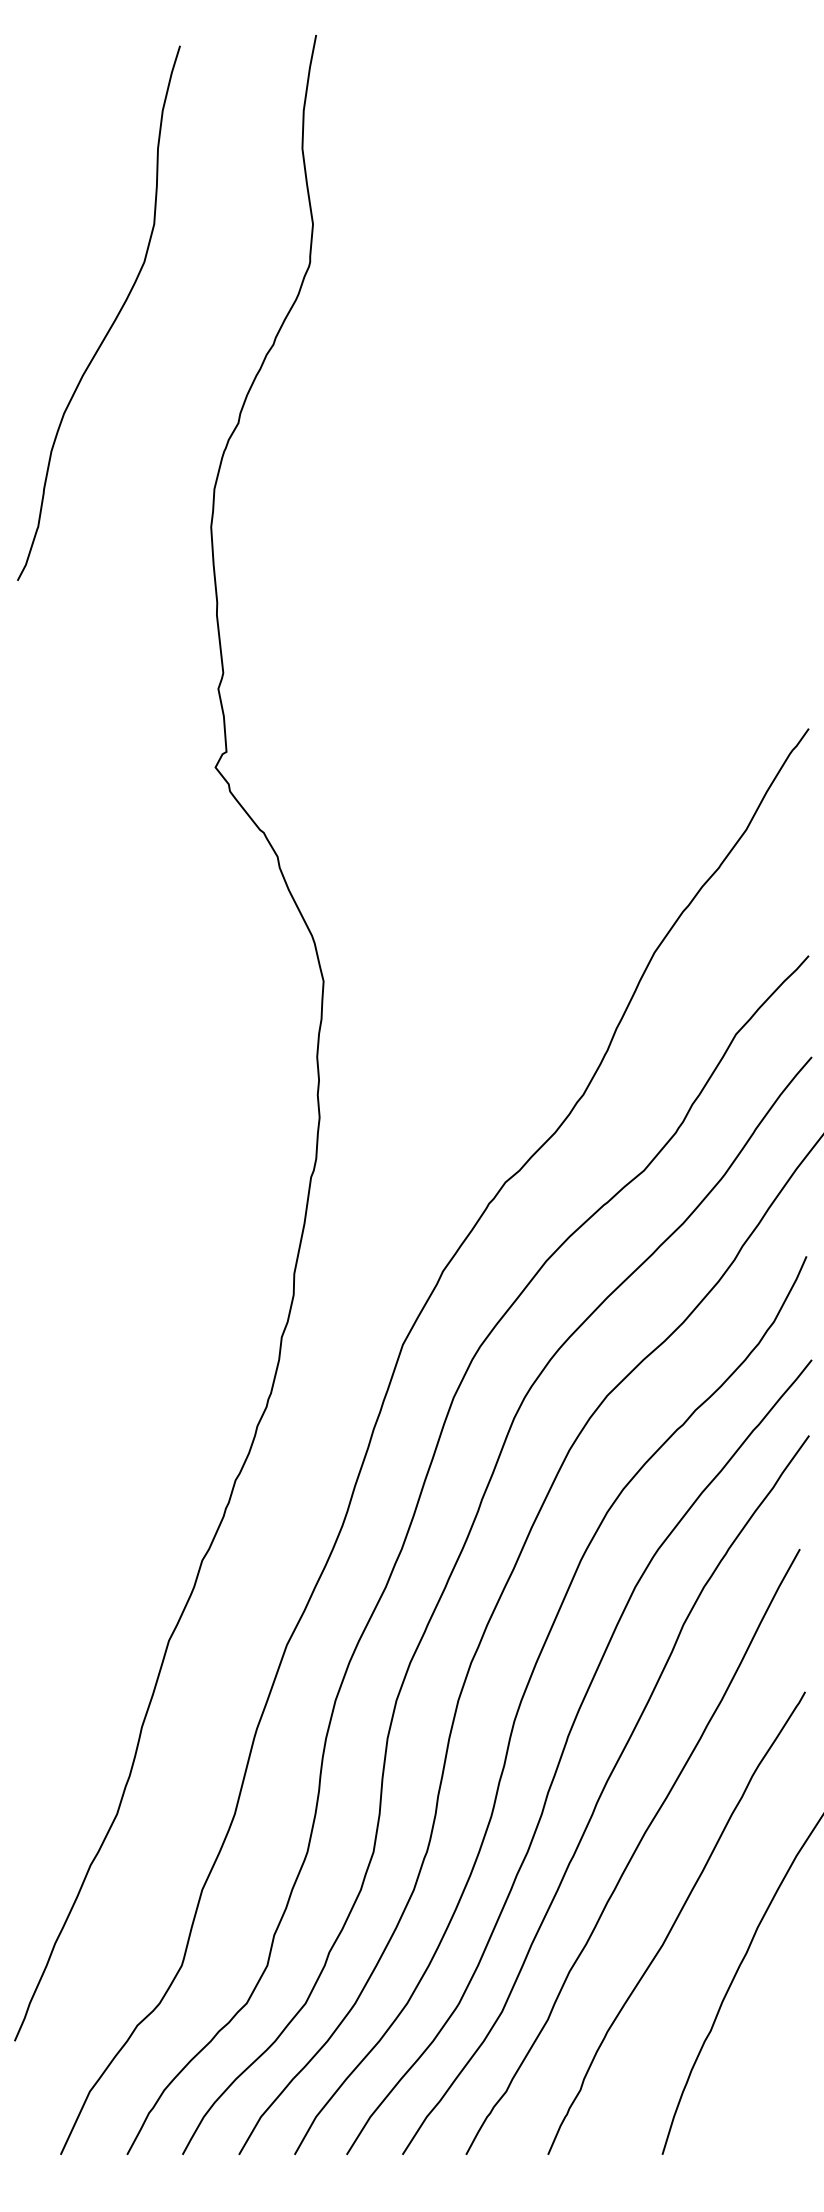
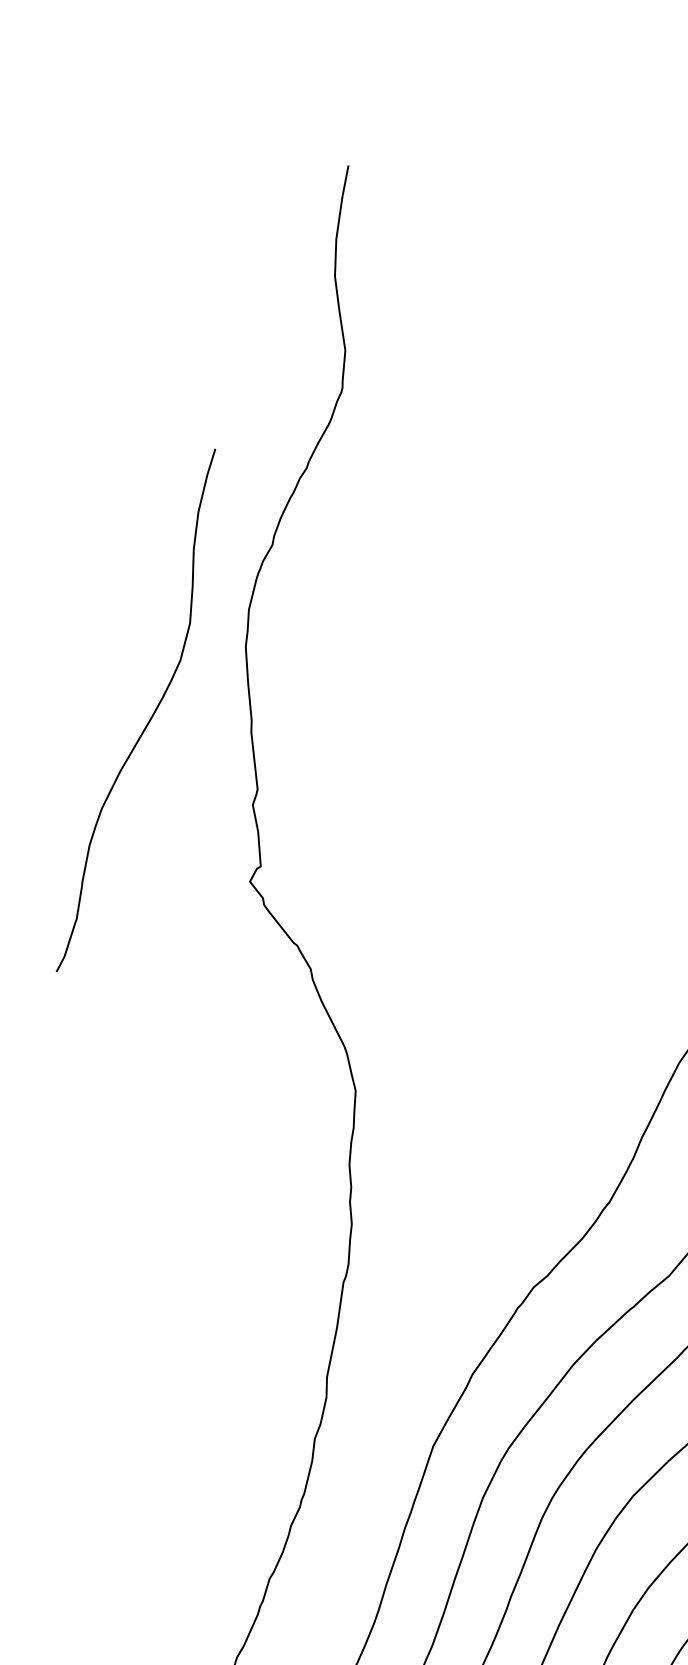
curve: (112, 322) -> (149, 719), moved

